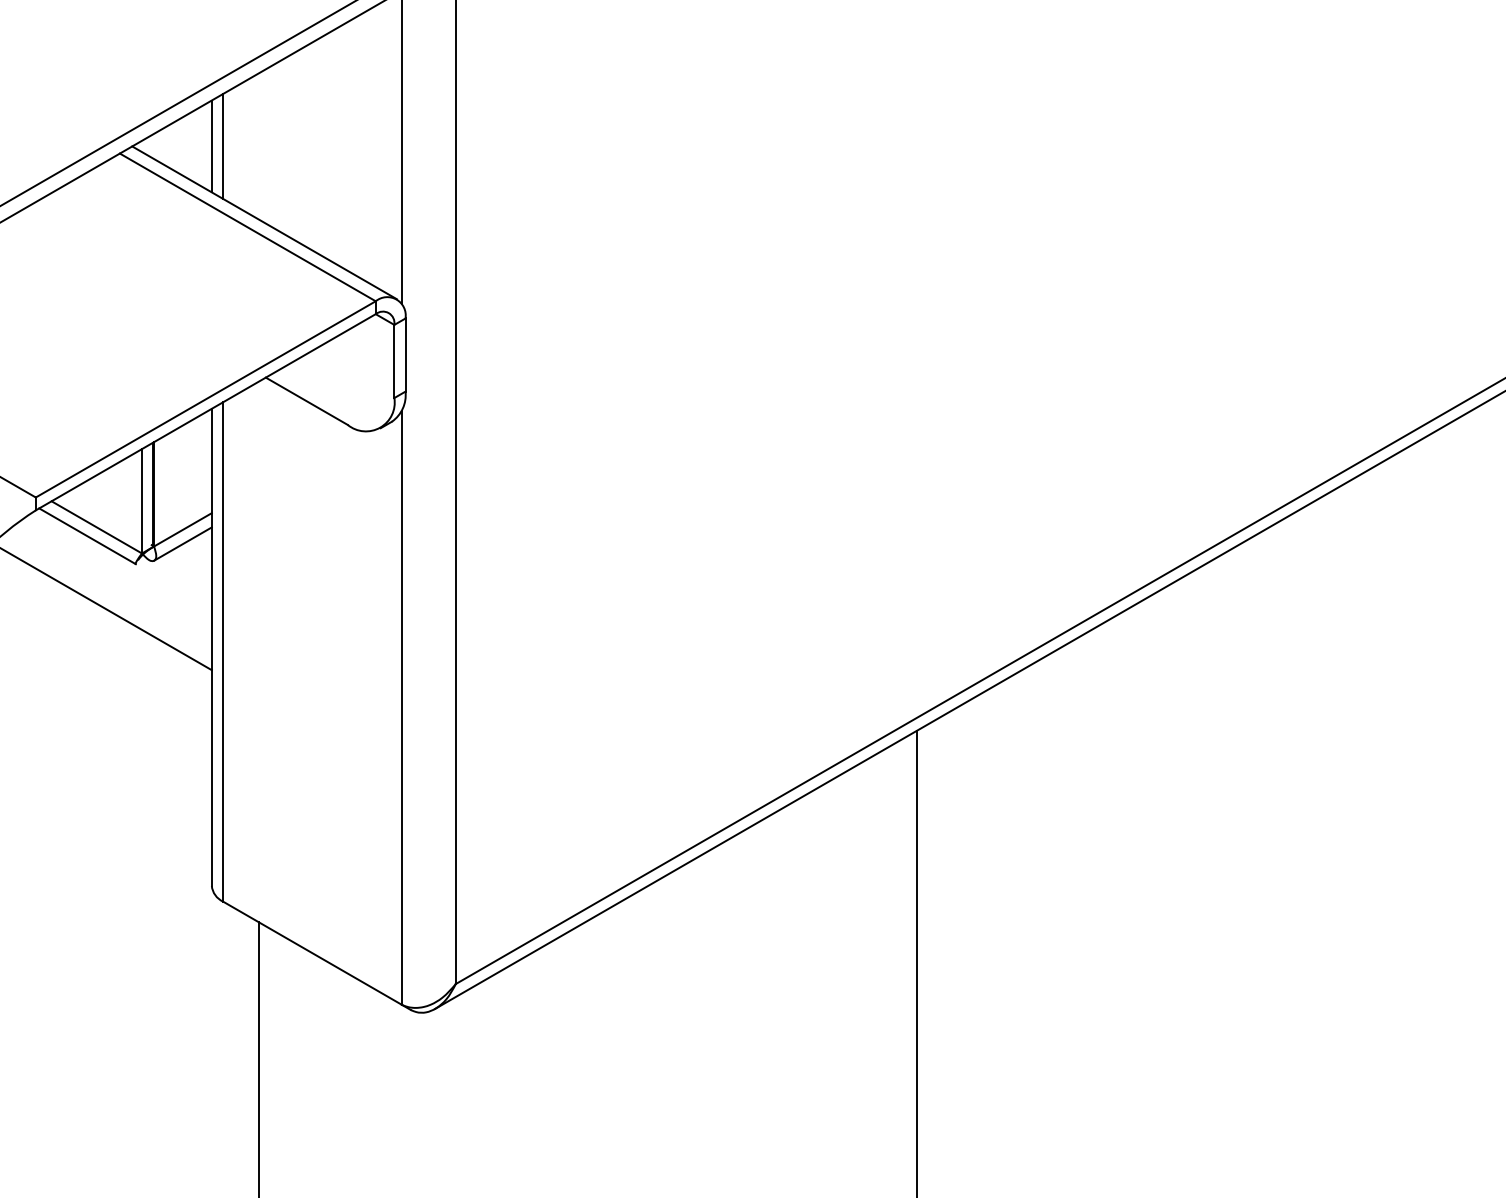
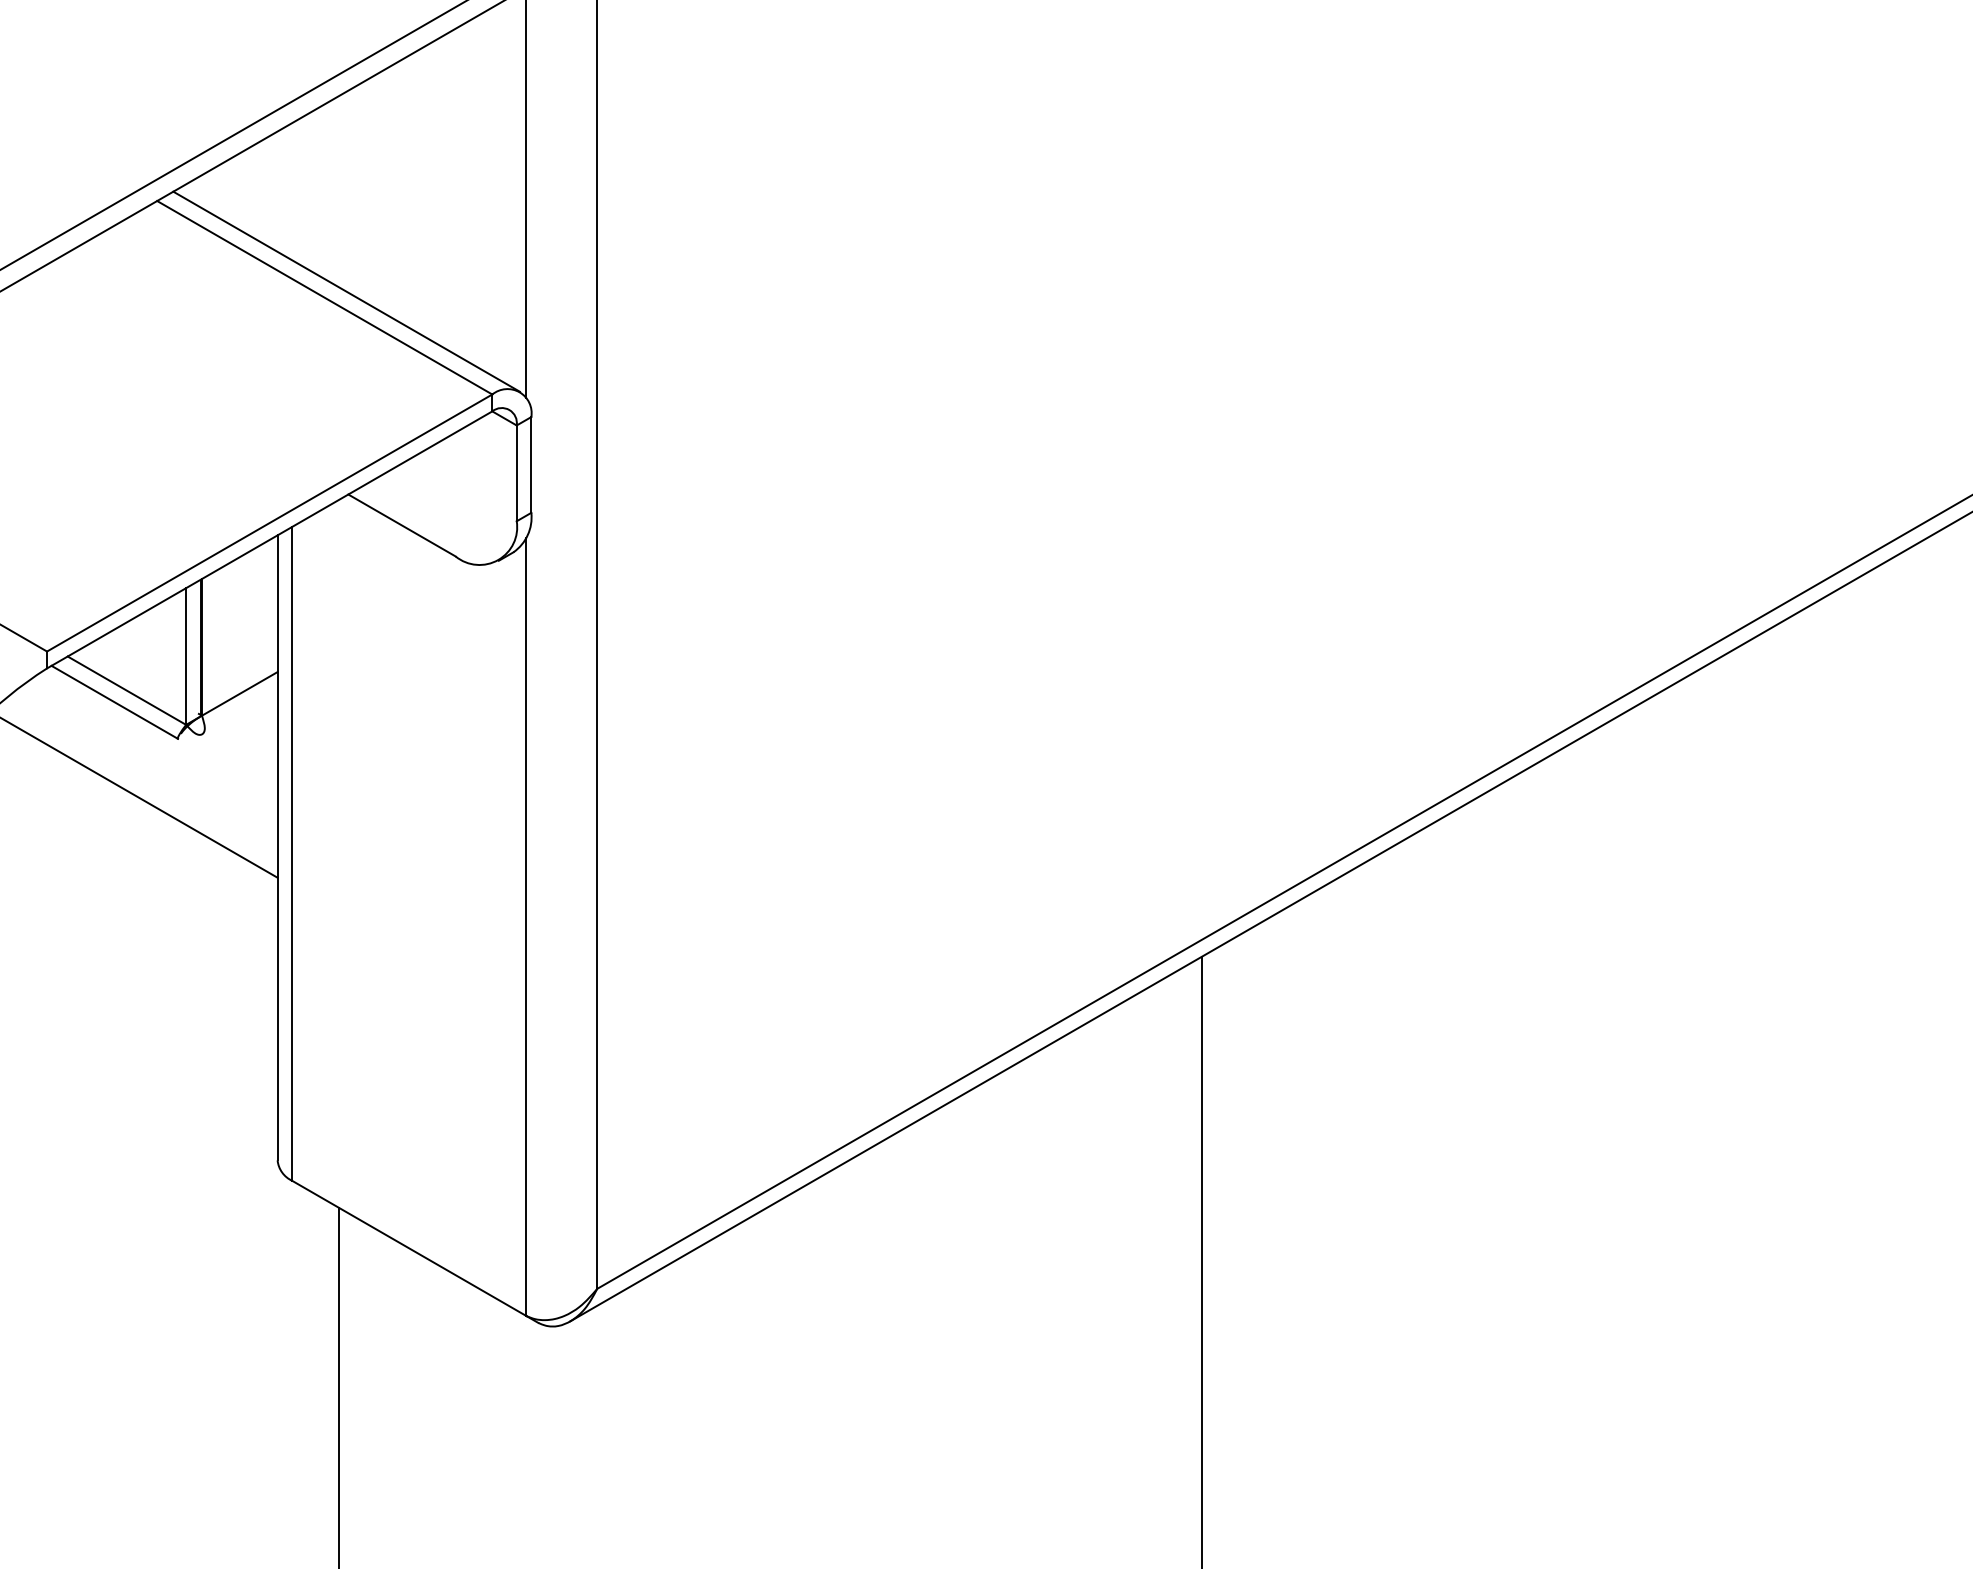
line: (211, 146) -> (277, 191), removed
line: (223, 146) -> (292, 191), removed
line: (182, 544) -> (239, 712), removed

